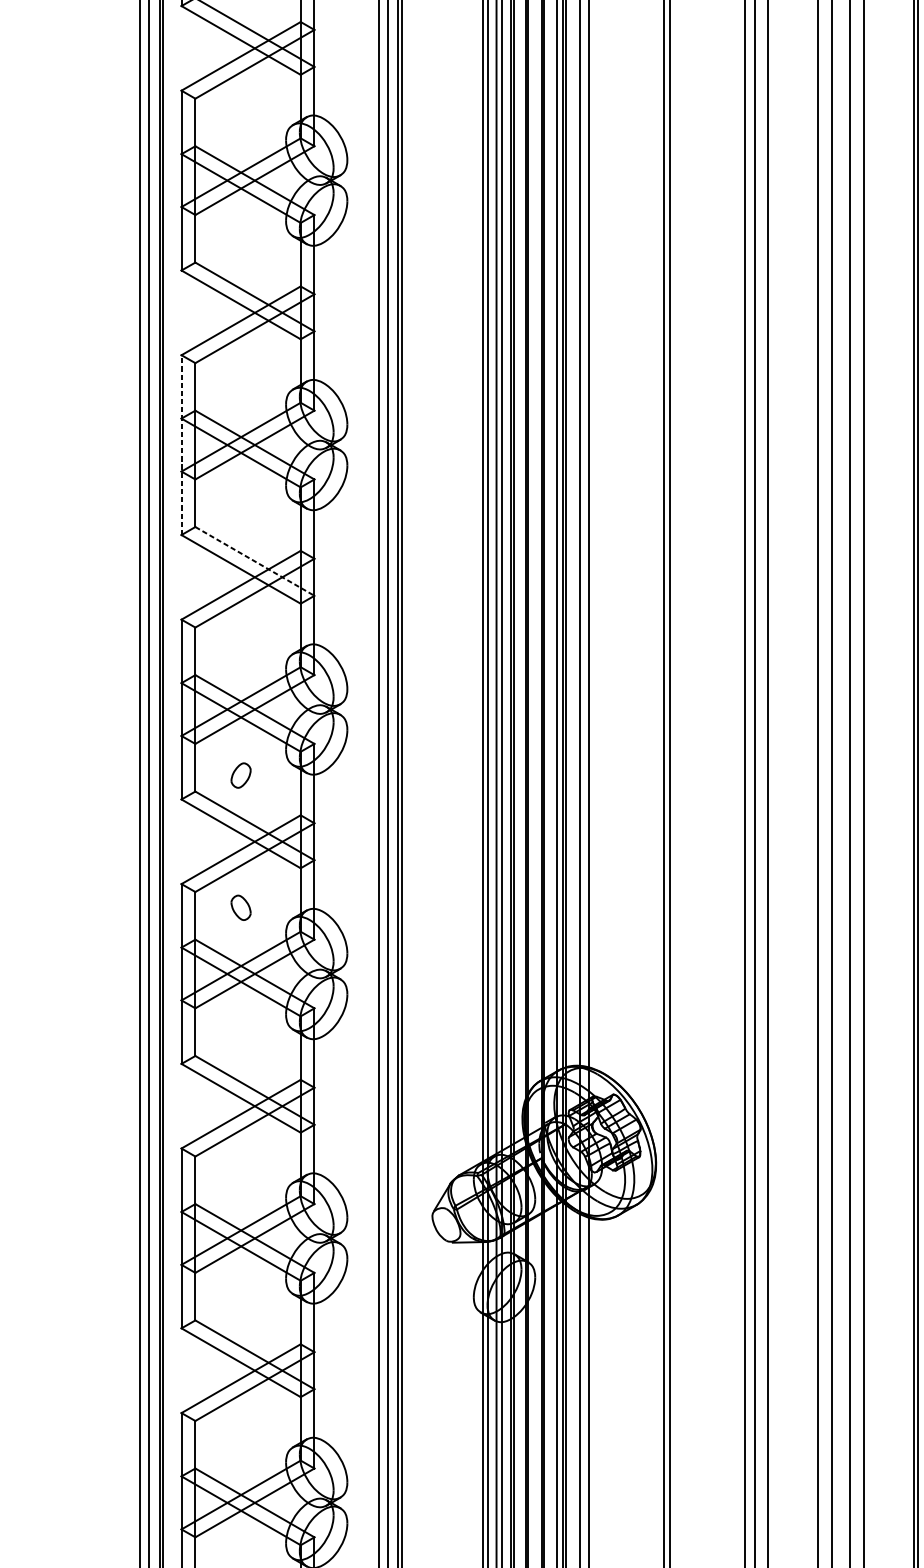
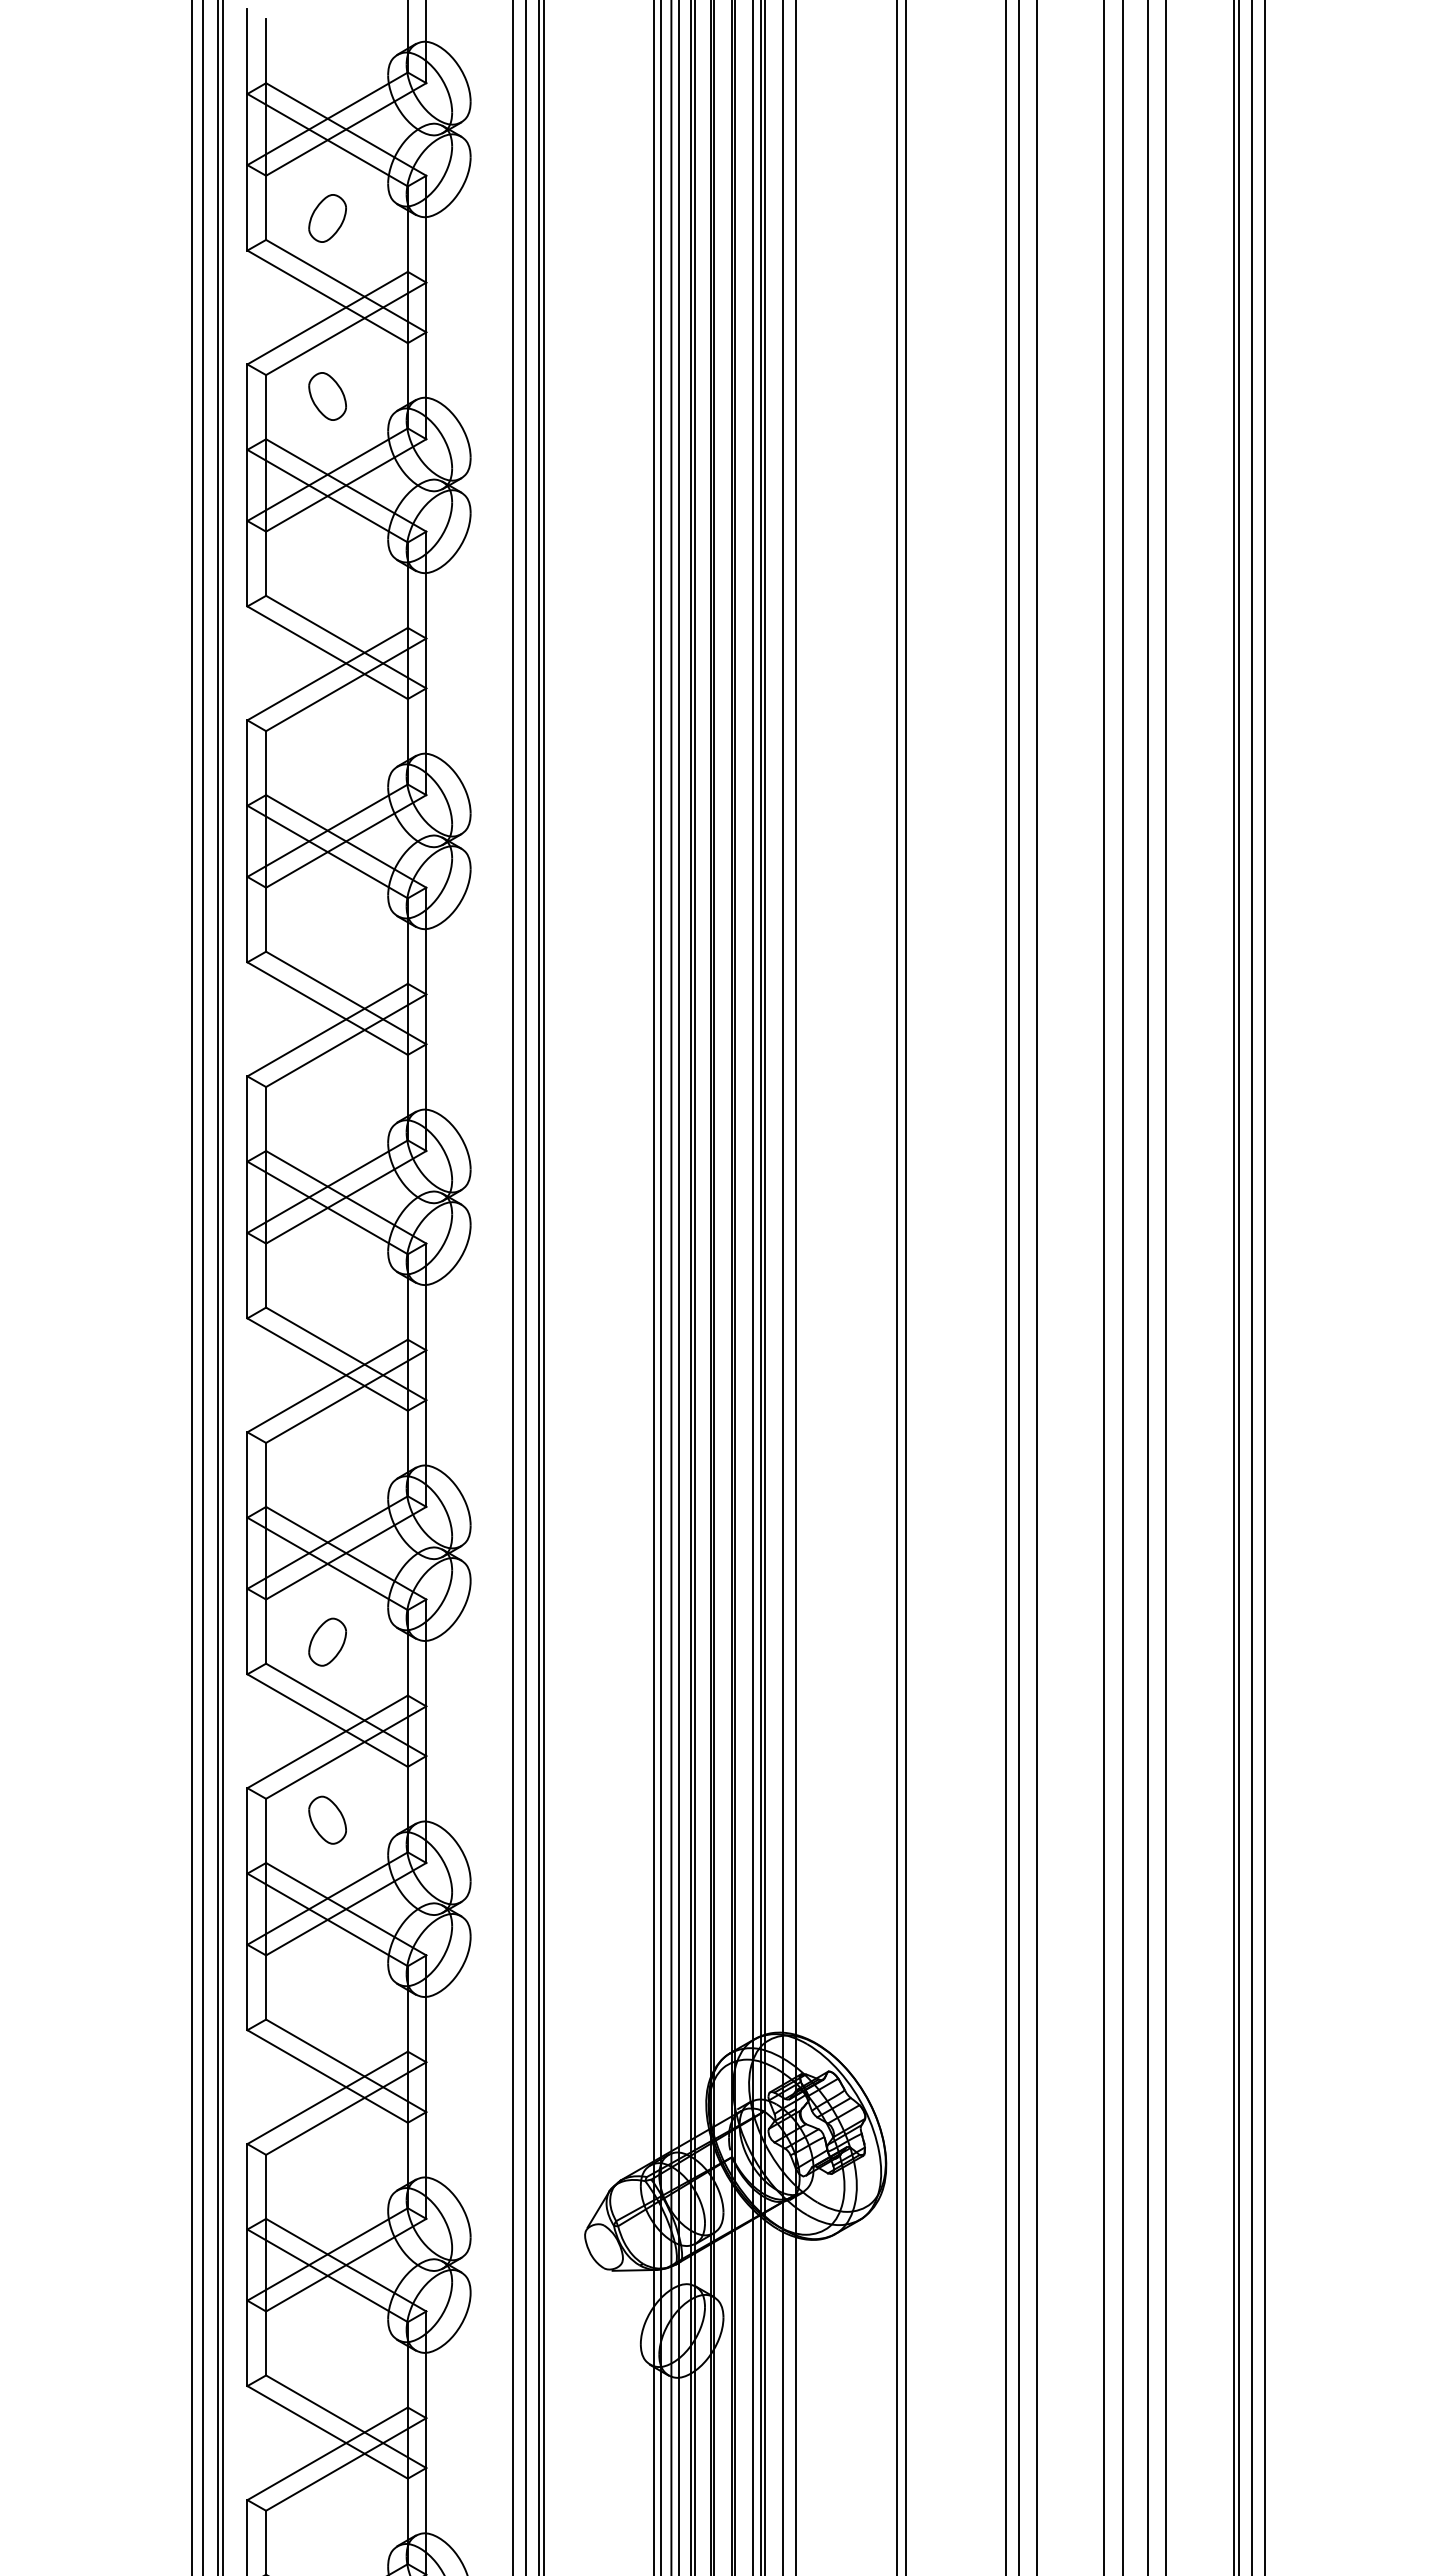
line: (181, 444) -> (247, 1196), dashed -> solid
line: (255, 561) -> (346, 1353), dashed -> solid
part: (241, 775) -> (327, 1641), size x1.43
part: (241, 907) -> (327, 1819), size x1.43

